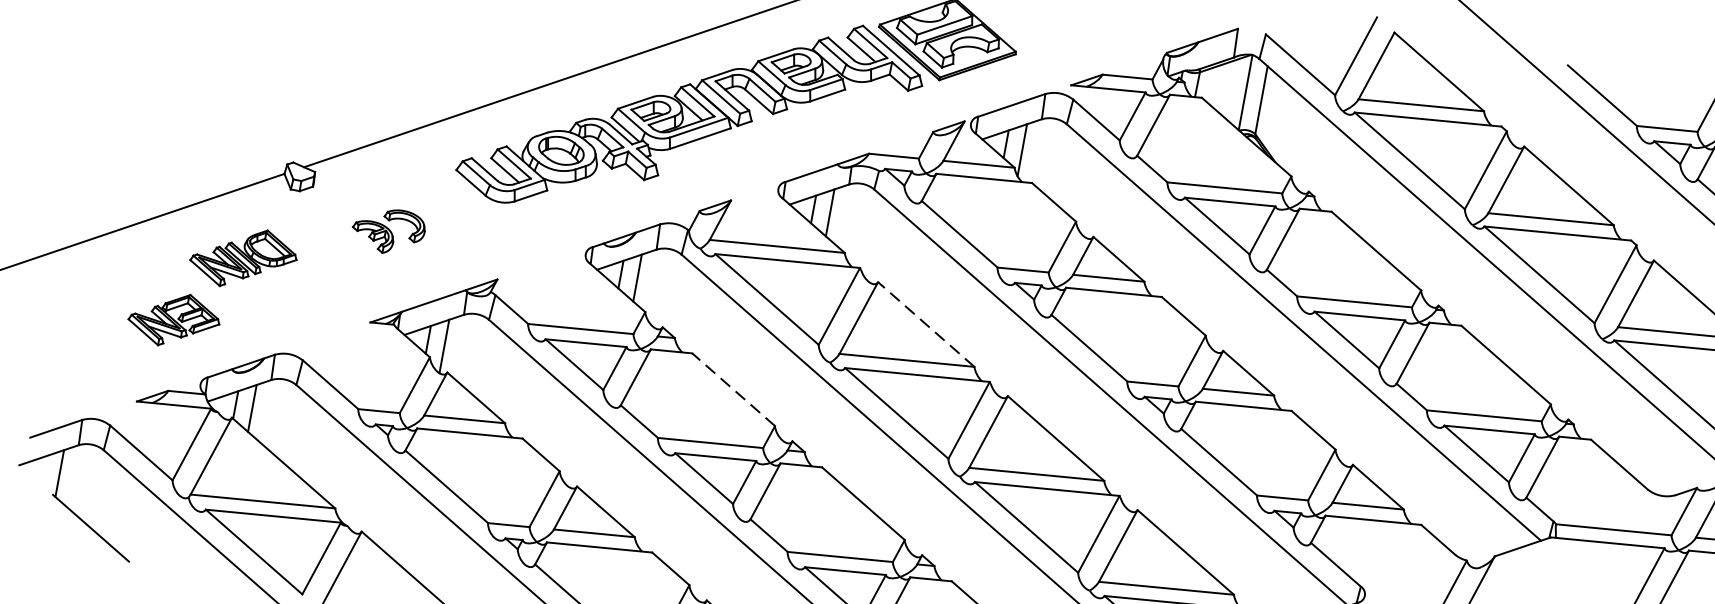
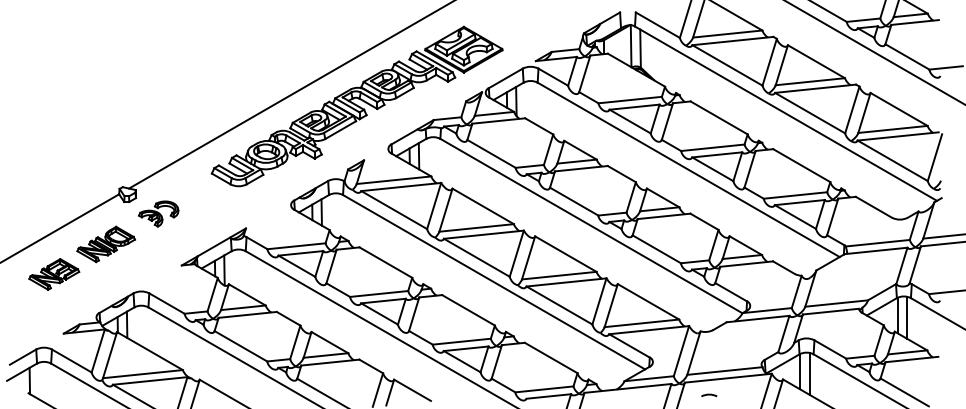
part: (388, 230) -> (158, 213), moved
part: (174, 320) -> (54, 274), moved
line: (925, 324) -> (482, 206), dashed -> solid
line: (732, 389) -> (385, 262), dashed -> solid

